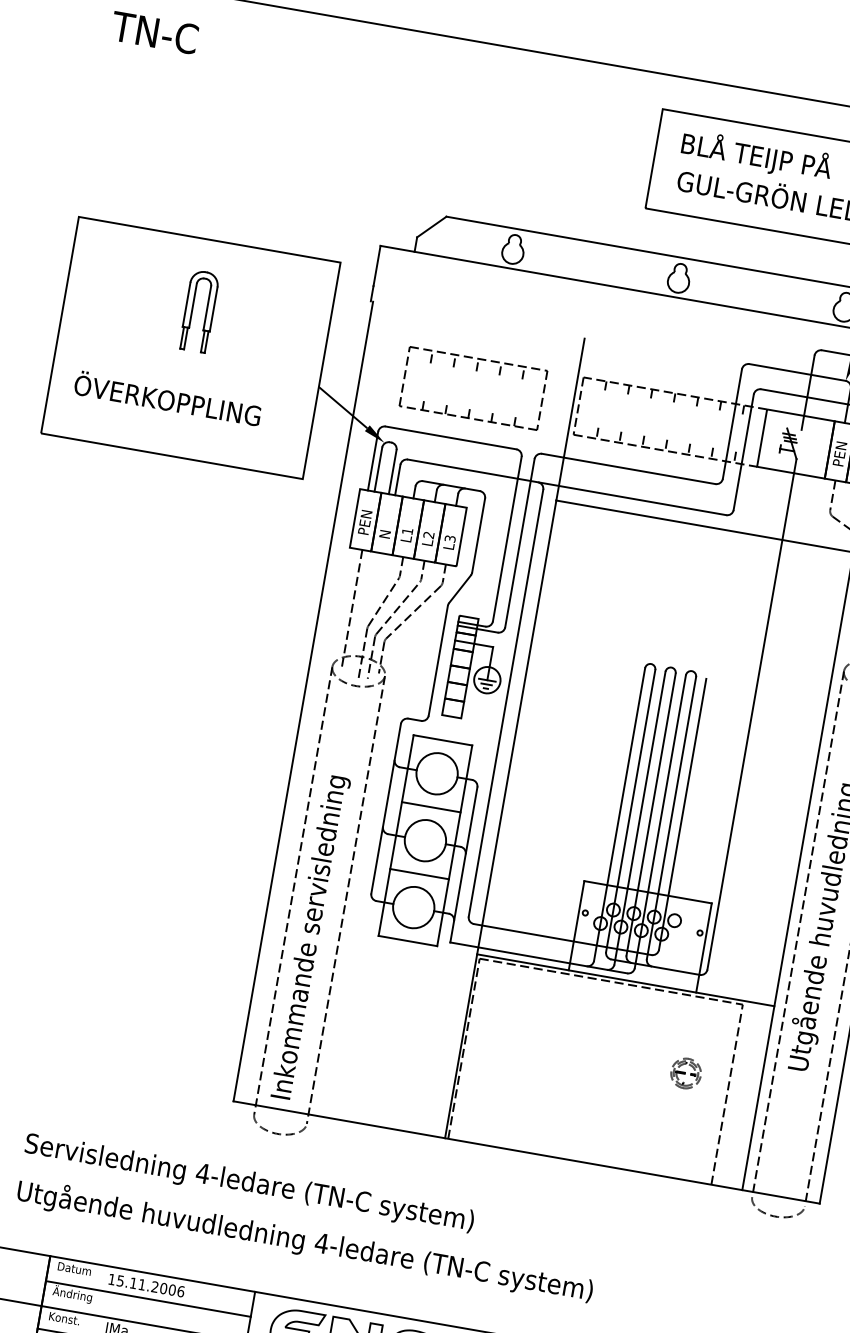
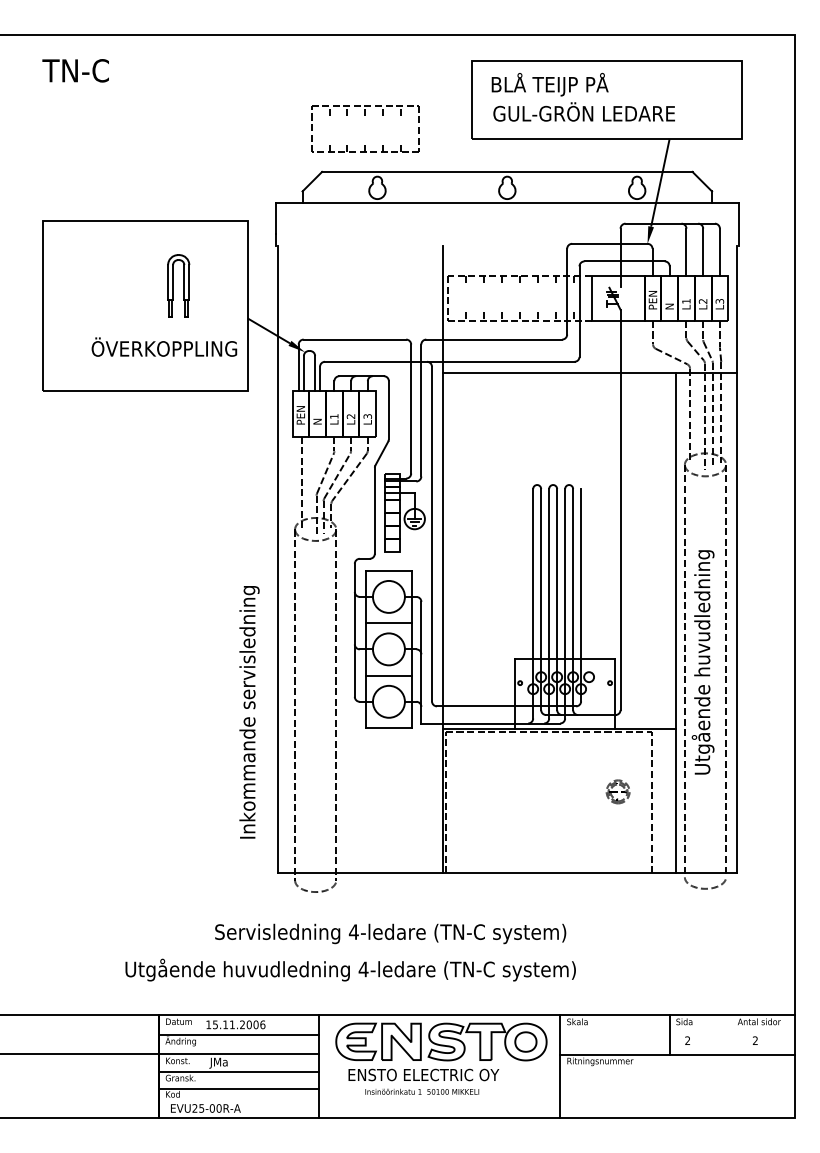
part: (199, 311) -> (178, 285), moved
part: (476, 371) -> (365, 115), moved
text: (168, 397) -> (164, 346), moved
text: (310, 937) -> (249, 712), moved
text: (249, 1183) -> (390, 933), moved

